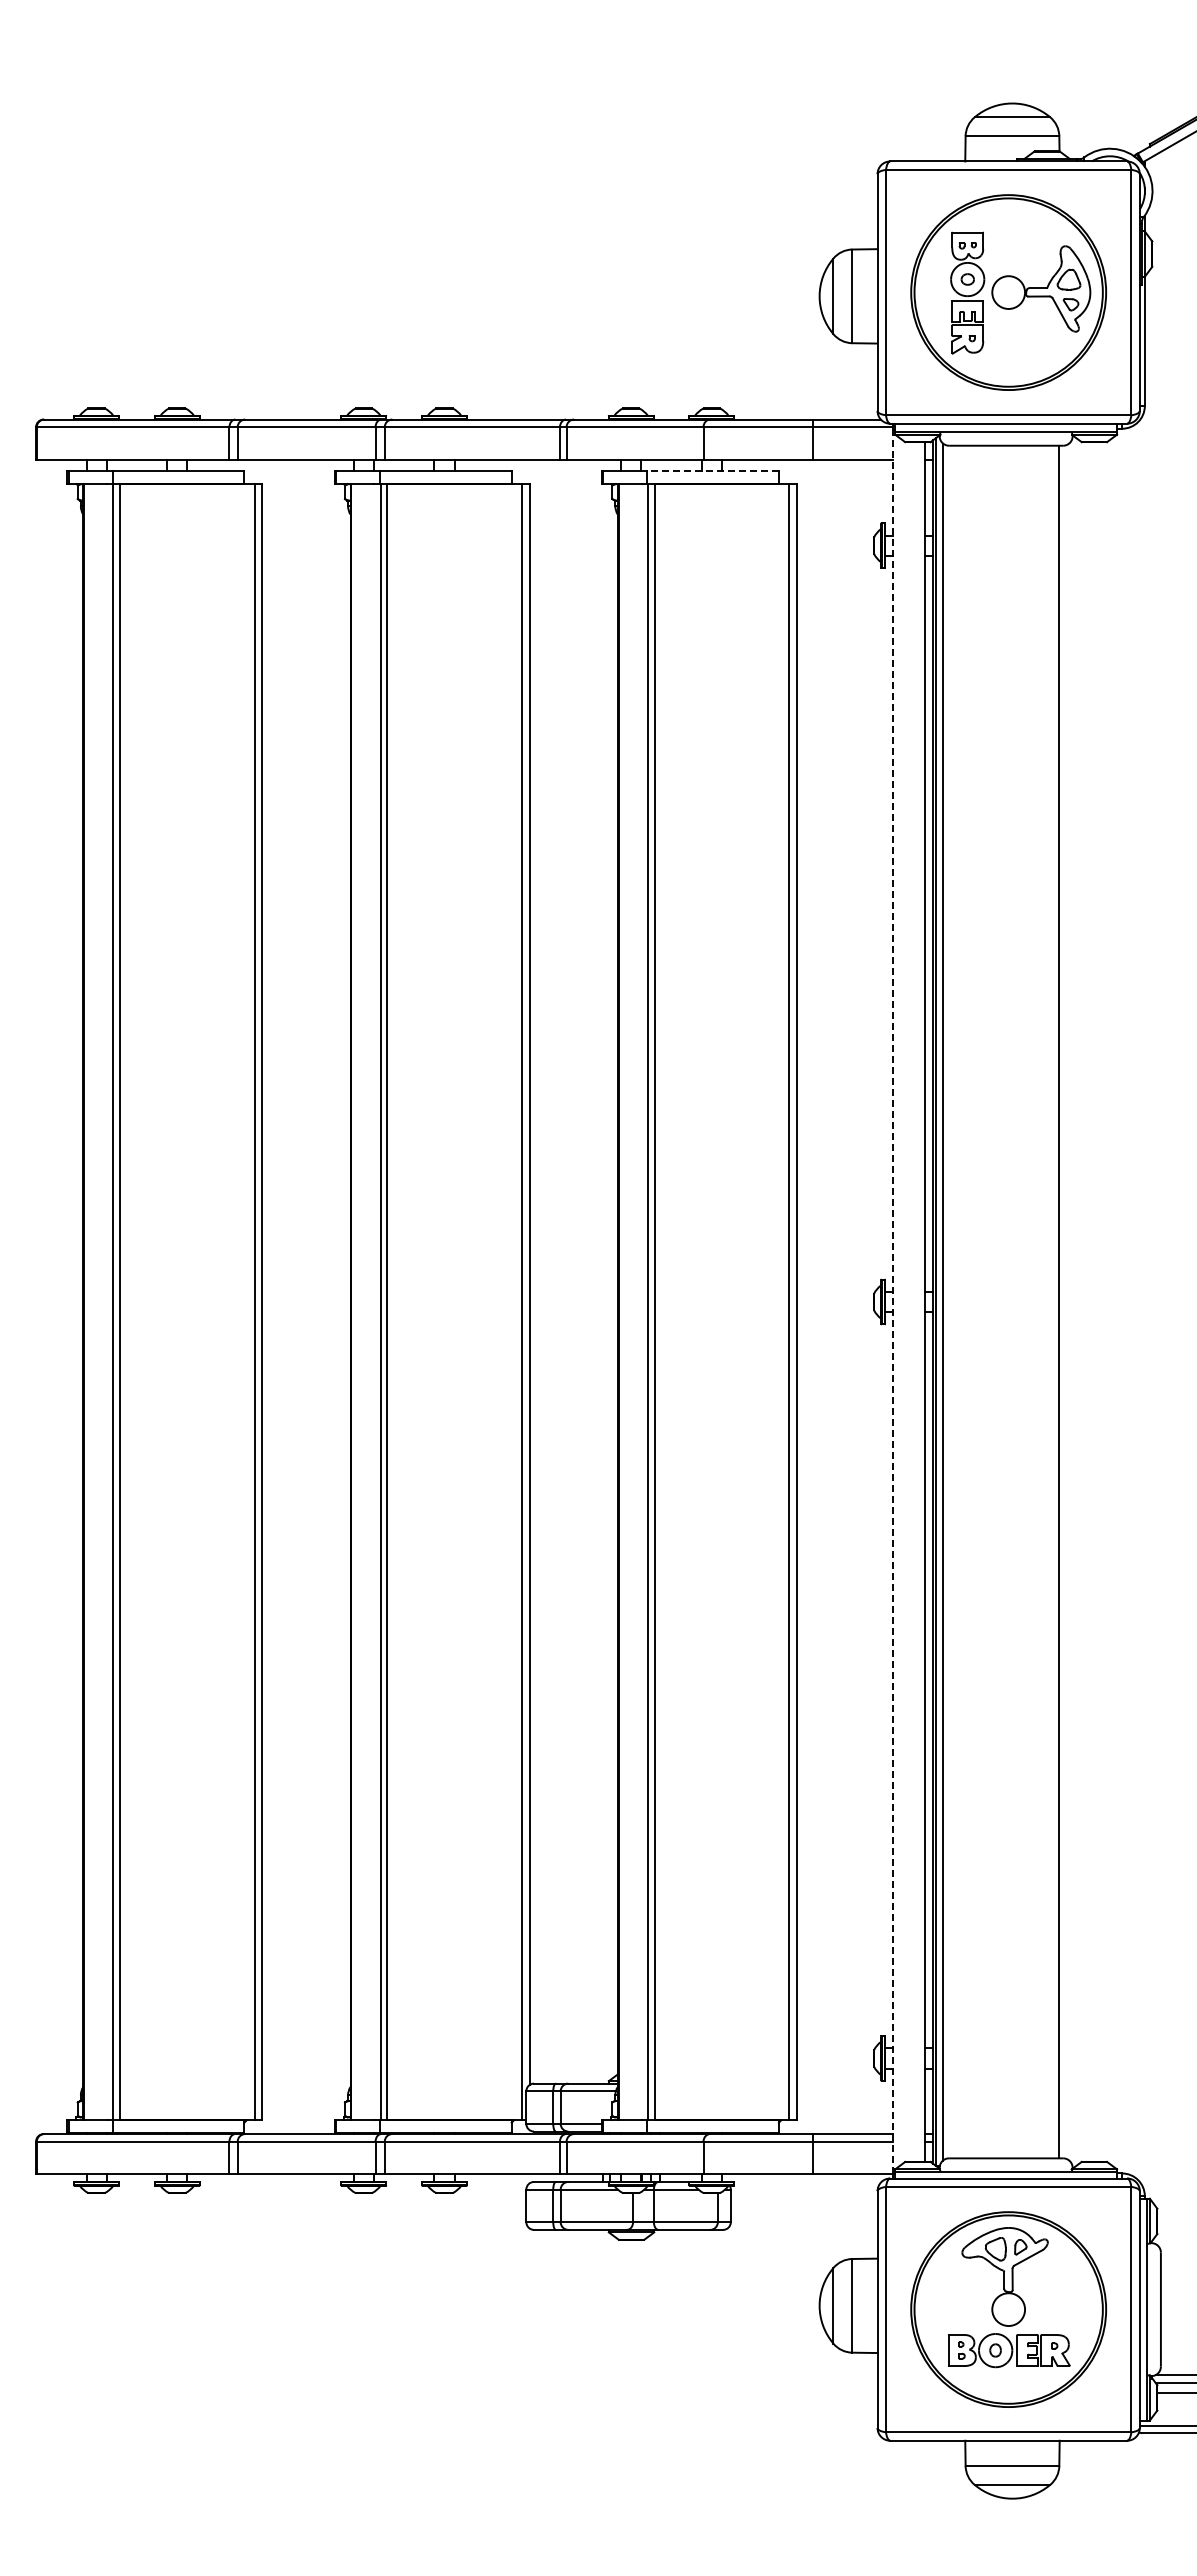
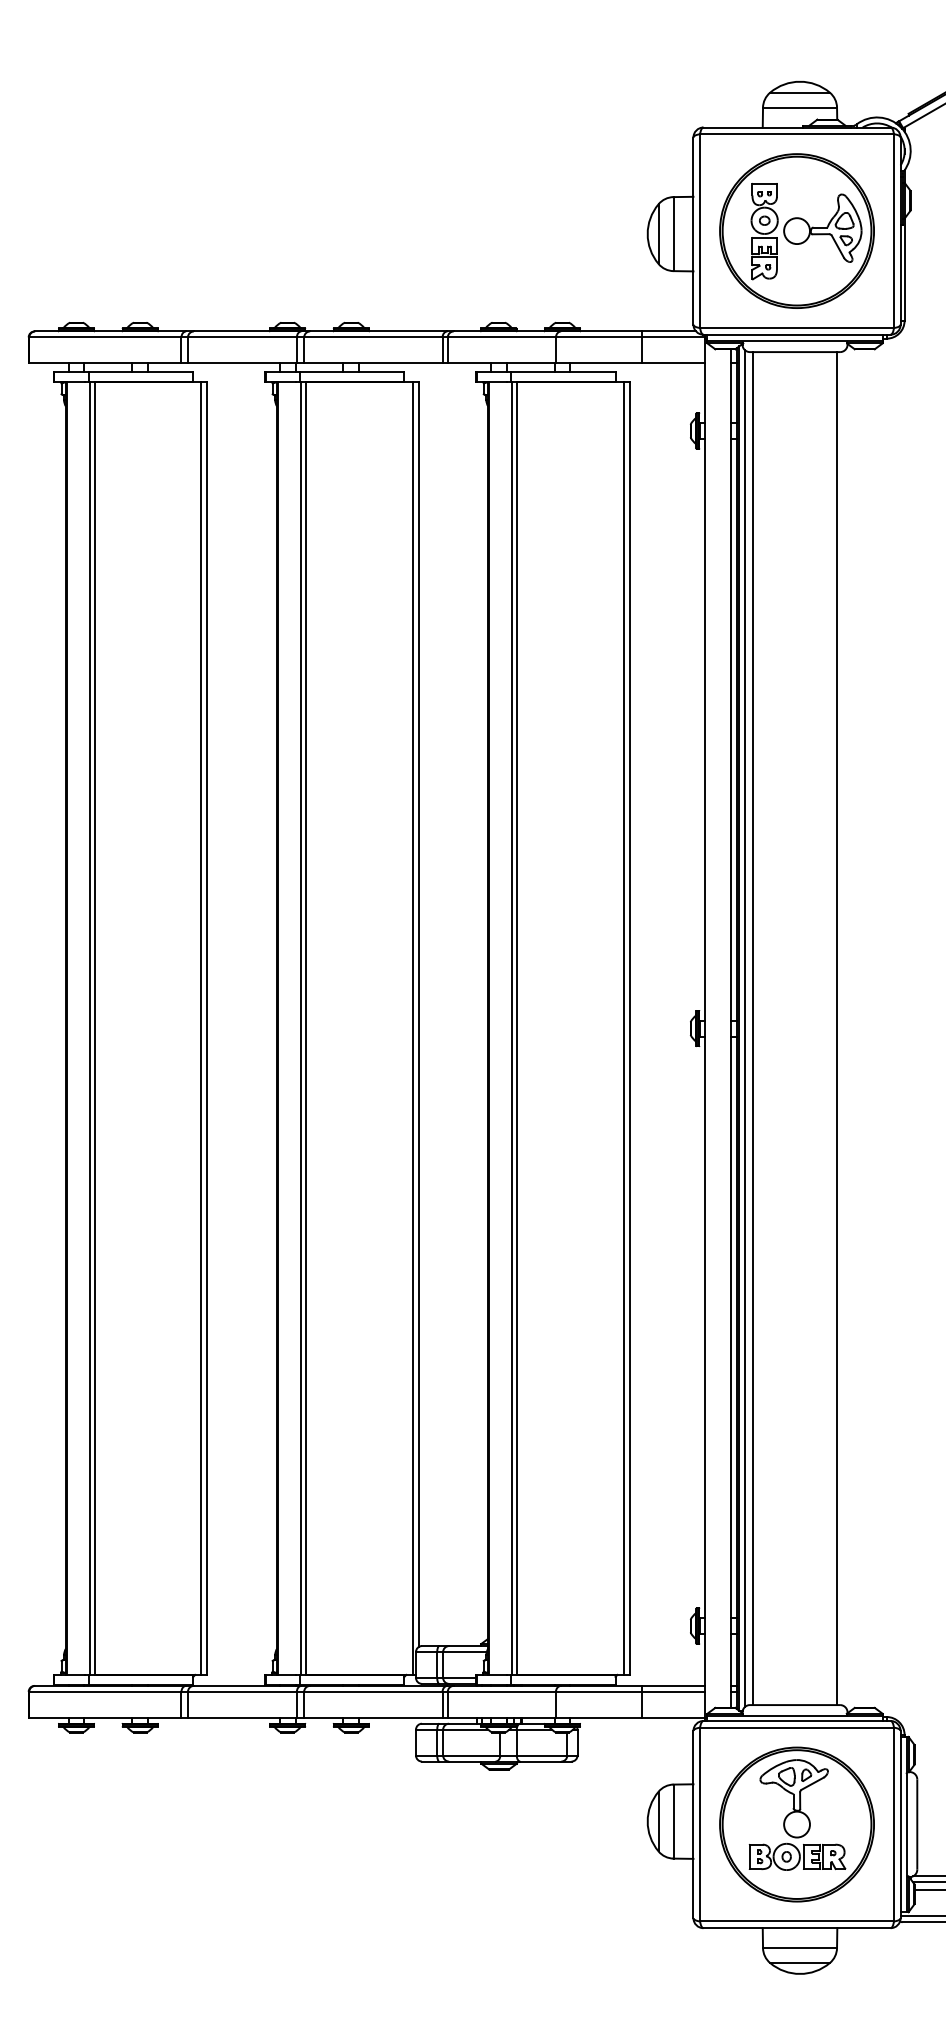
line: (713, 471) -> (563, 372), dashed -> solid
line: (892, 1301) -> (705, 1028), dashed -> solid
line: (953, 1301) -> (753, 1028), added

